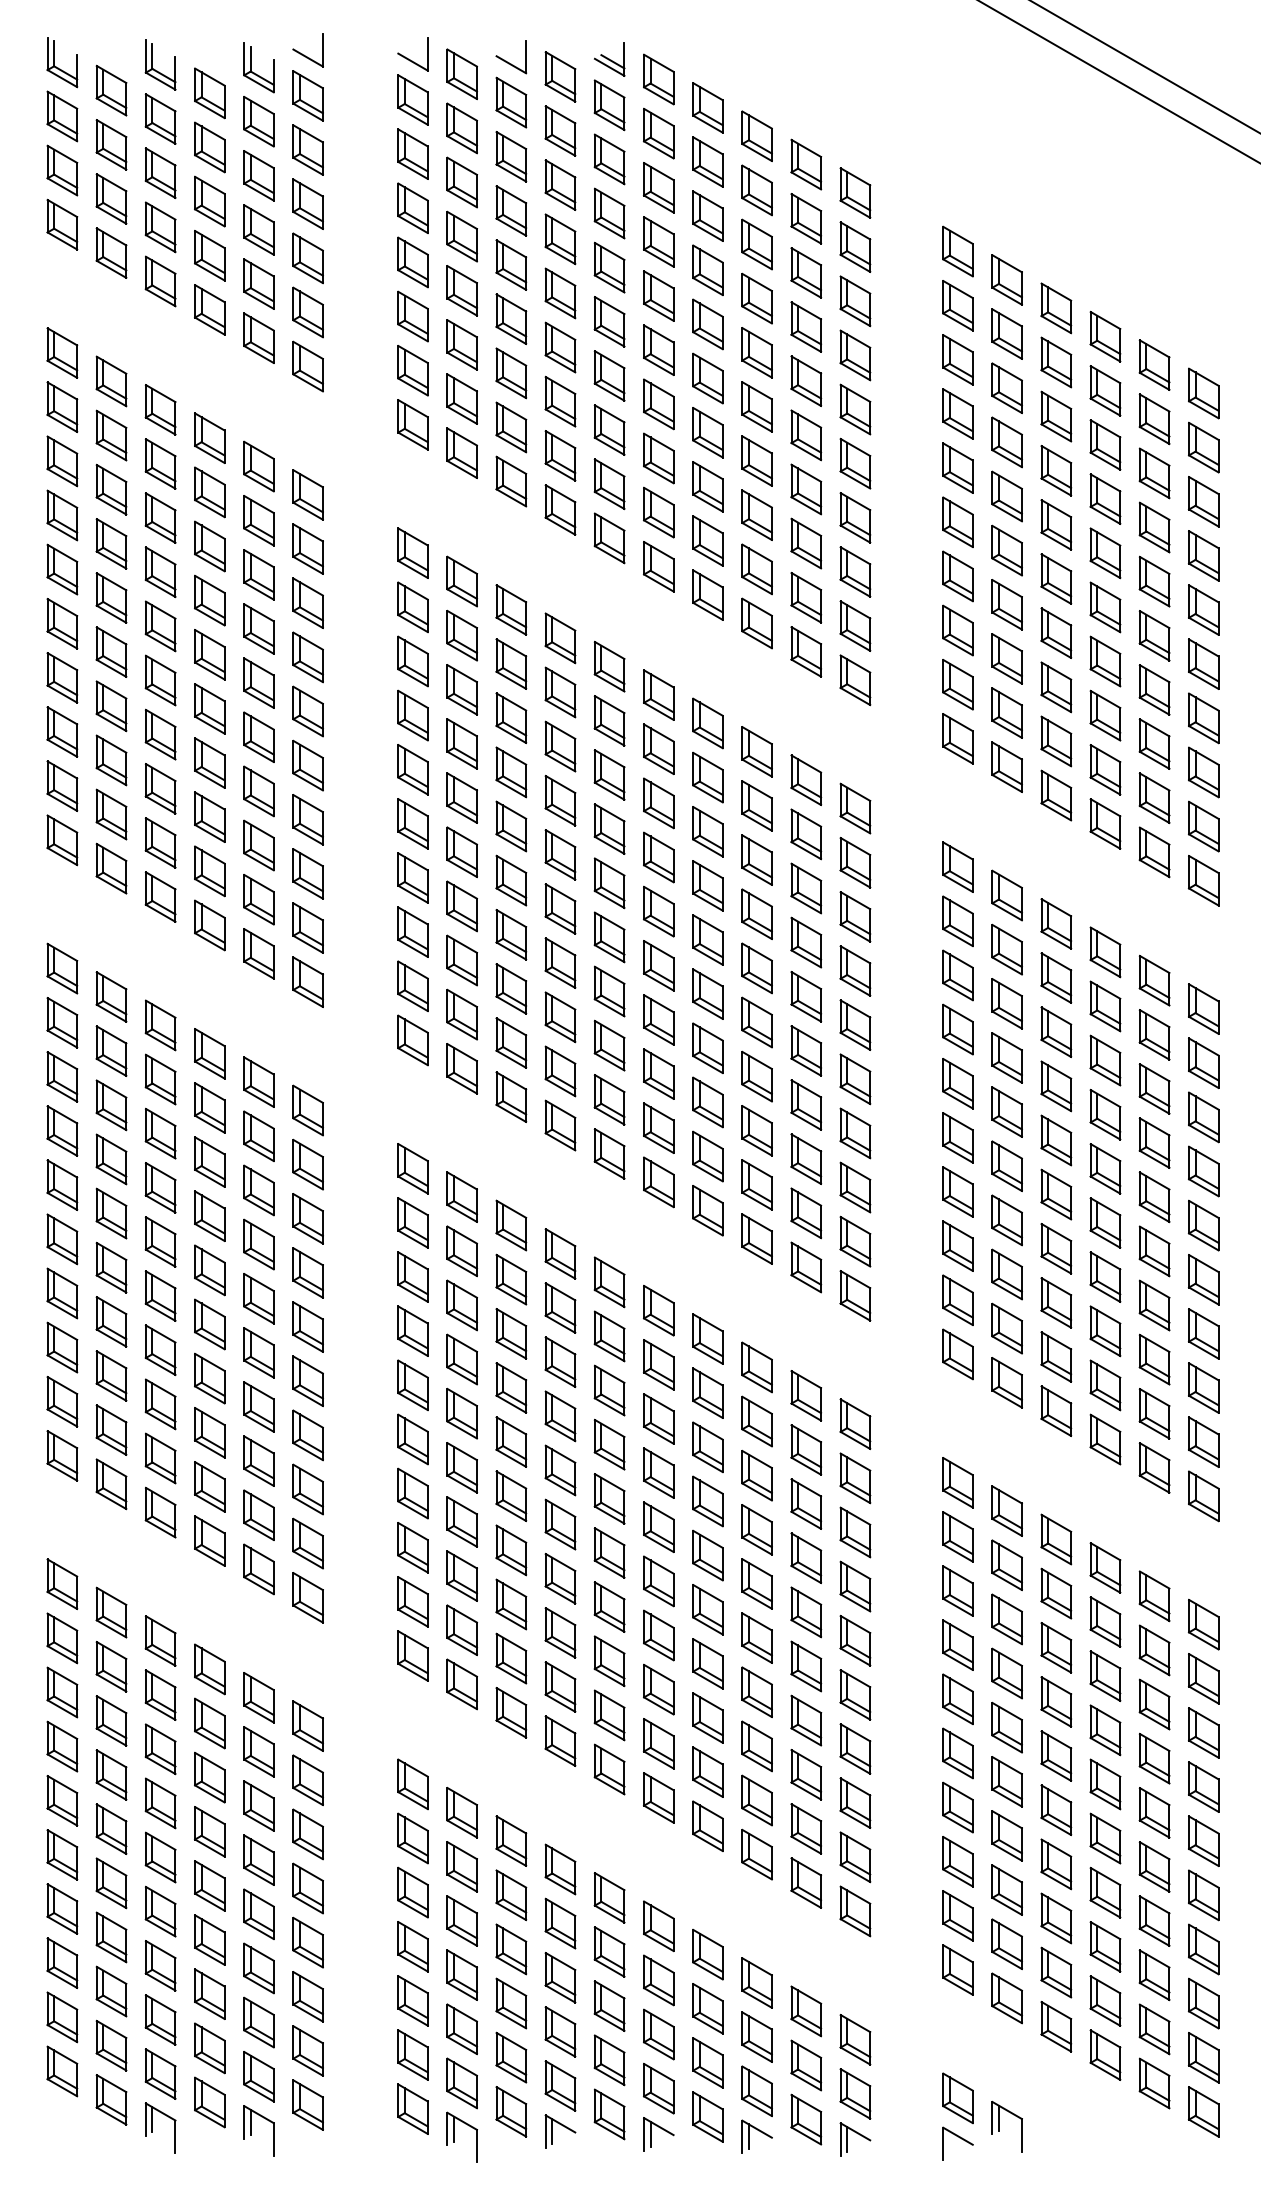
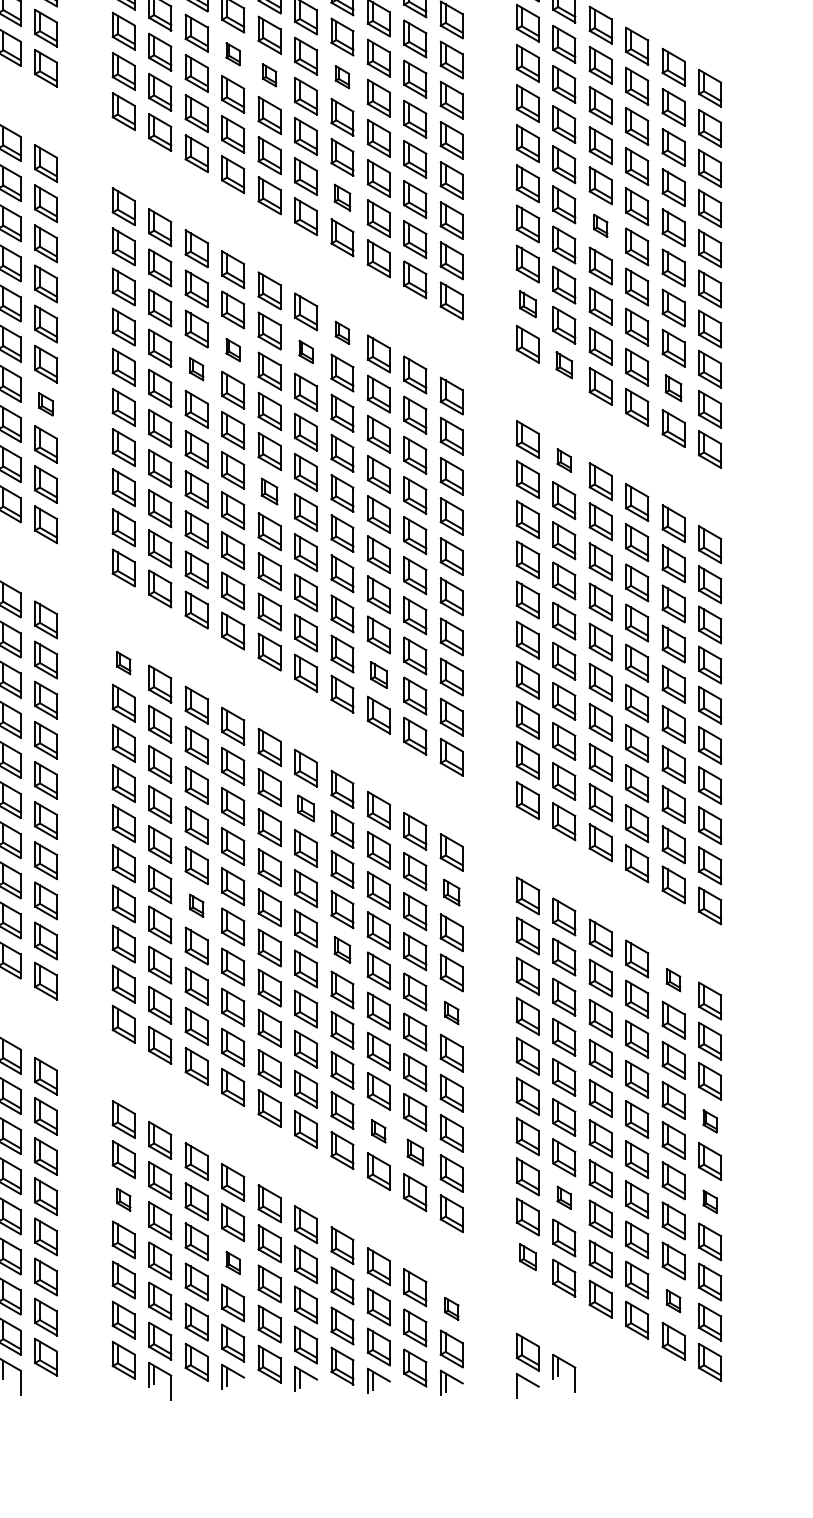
part: (560, 347) -> (233, 54), size x0.6
part: (609, 375) -> (269, 74), size x0.6
part: (707, 378) -> (342, 77), size x0.6
part: (707, 540) -> (342, 197), size x0.7
part: (1056, 578) -> (600, 225), size x0.6
part: (957, 684) -> (527, 304), size x0.7
part: (707, 723) -> (342, 332), size x0.6
part: (560, 746) -> (233, 350), size x0.6
part: (658, 748) -> (305, 351), size x0.6
part: (1006, 766) -> (563, 364), size x0.7
part: (511, 772) -> (196, 369), size x0.6
part: (1154, 797) -> (673, 387), size x0.7
part: (307, 819) -> (45, 404), size x0.6
part: (1006, 895) -> (563, 460), size x0.6
part: (609, 937) -> (269, 491), size x0.7
part: (412, 1168) -> (123, 662), size x0.6
part: (756, 1184) -> (378, 674), size x0.7
part: (658, 1364) -> (305, 808), size x0.7
part: (855, 1478) -> (451, 892), size x0.7
part: (511, 1495) -> (196, 905), size x0.6
part: (707, 1555) -> (342, 949), size x0.7
part: (1154, 1596) -> (673, 980), size x0.6
part: (855, 1640) -> (451, 1012), size x0.6
part: (1203, 1786) -> (709, 1121), size x0.6
part: (756, 1800) -> (378, 1131), size x0.6
part: (806, 1828) -> (415, 1152), size x0.7
part: (1006, 1889) -> (563, 1197), size x0.6
part: (412, 1892) -> (123, 1199), size x0.6
part: (1203, 1895) -> (709, 1201), size x0.6
part: (957, 1969) -> (527, 1256), size x0.7
part: (560, 1977) -> (233, 1262), size x0.6
part: (1154, 2029) -> (673, 1301), size x0.6
part: (855, 2039) -> (451, 1308), size x0.6

